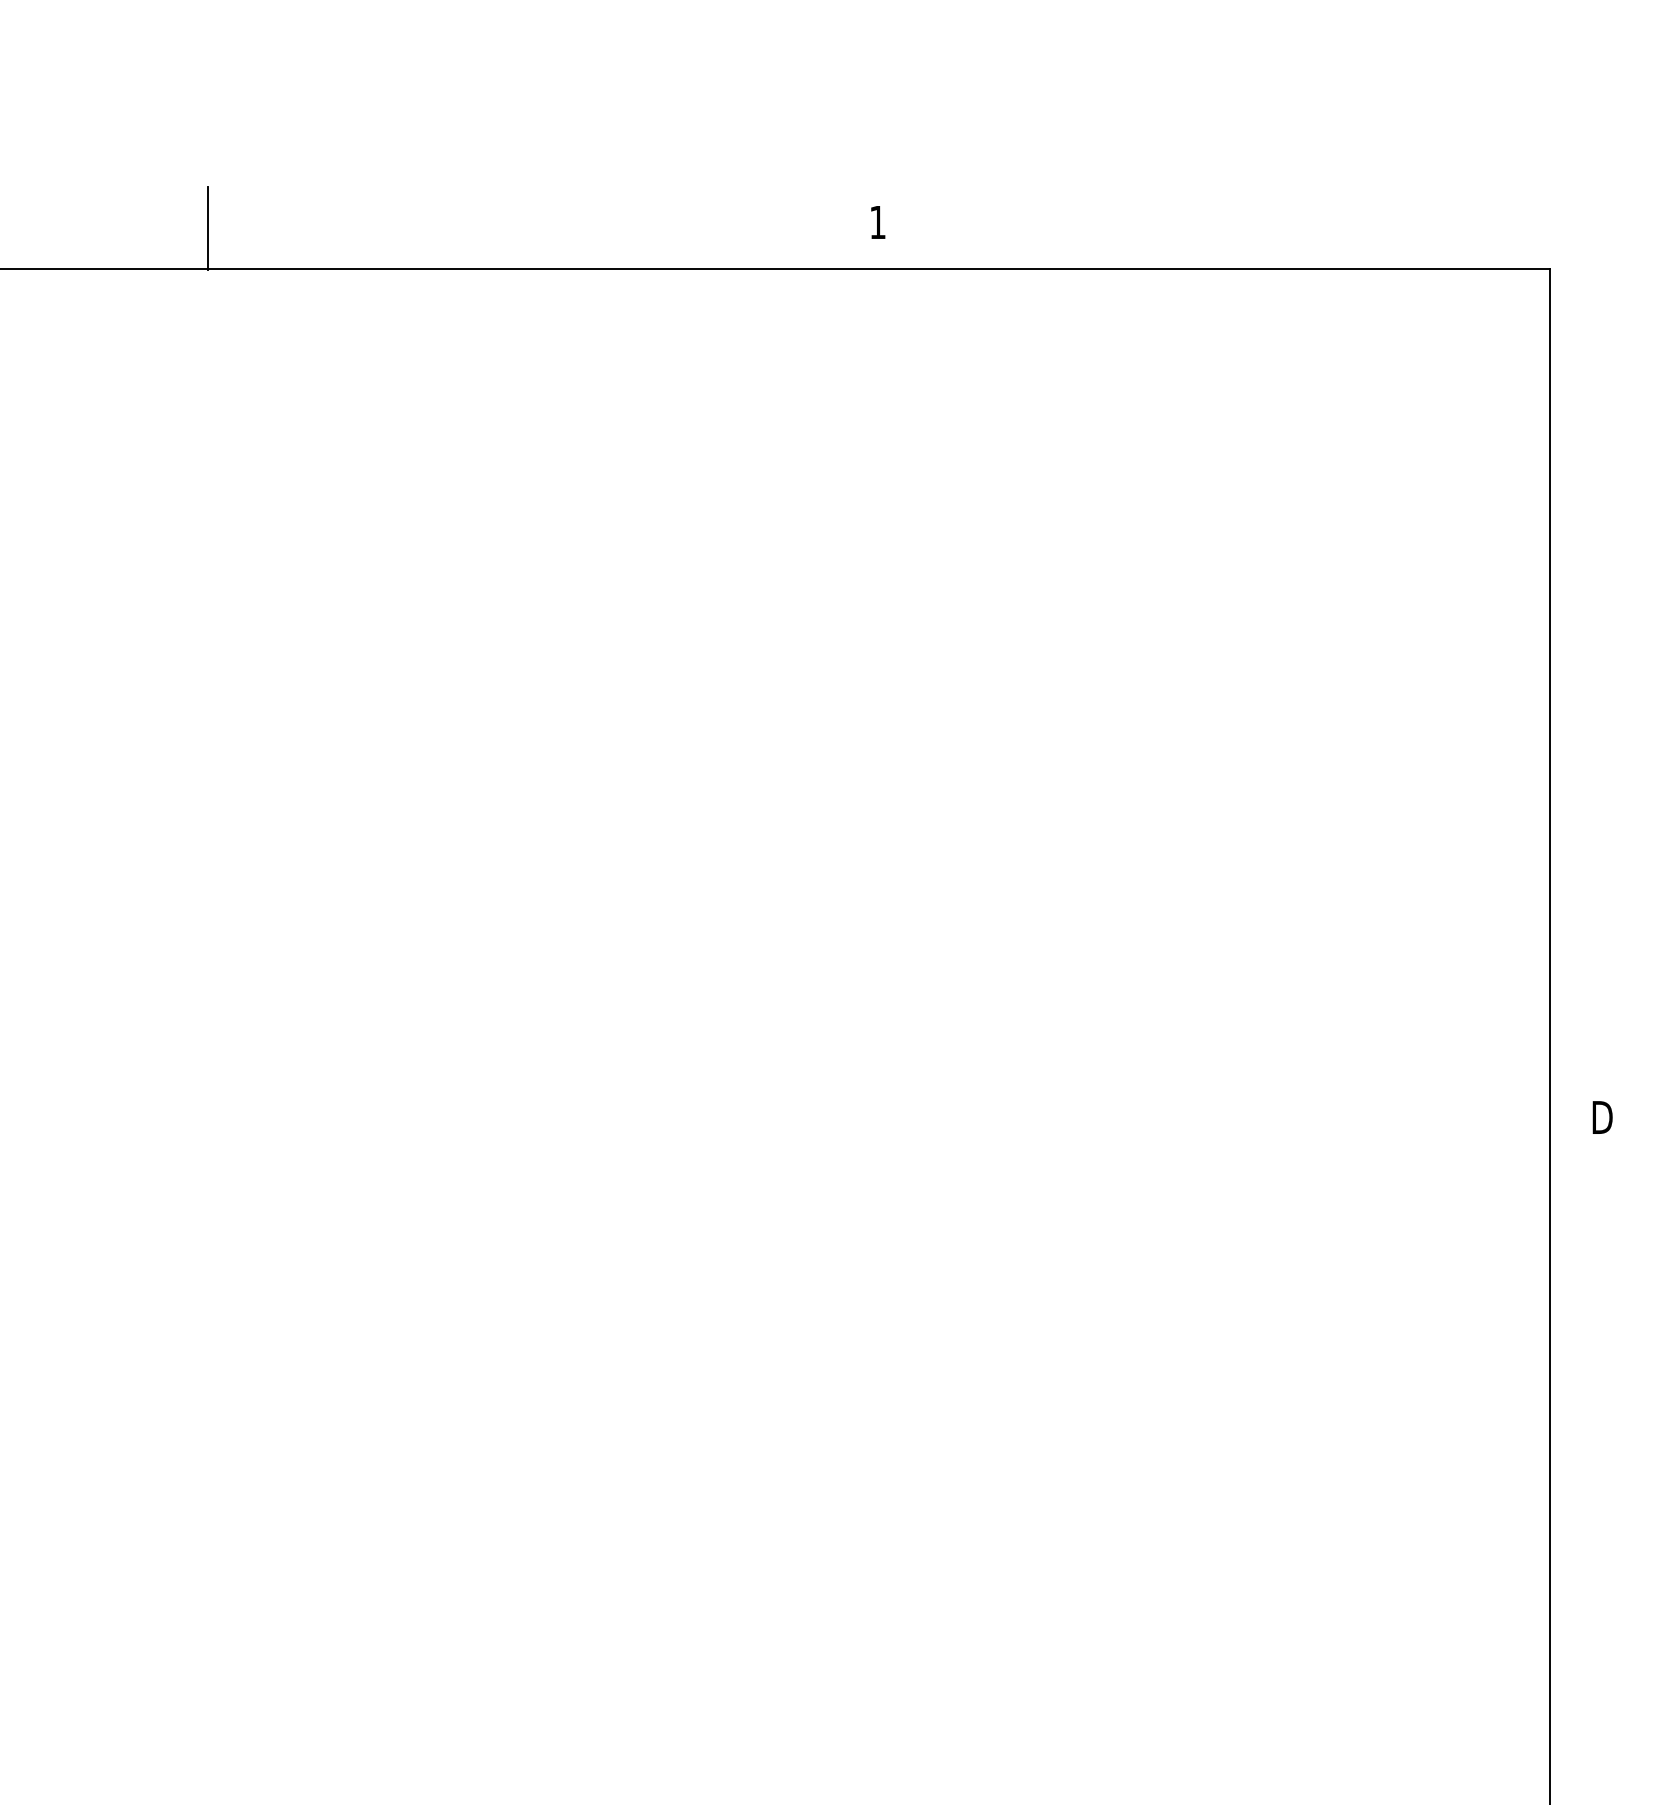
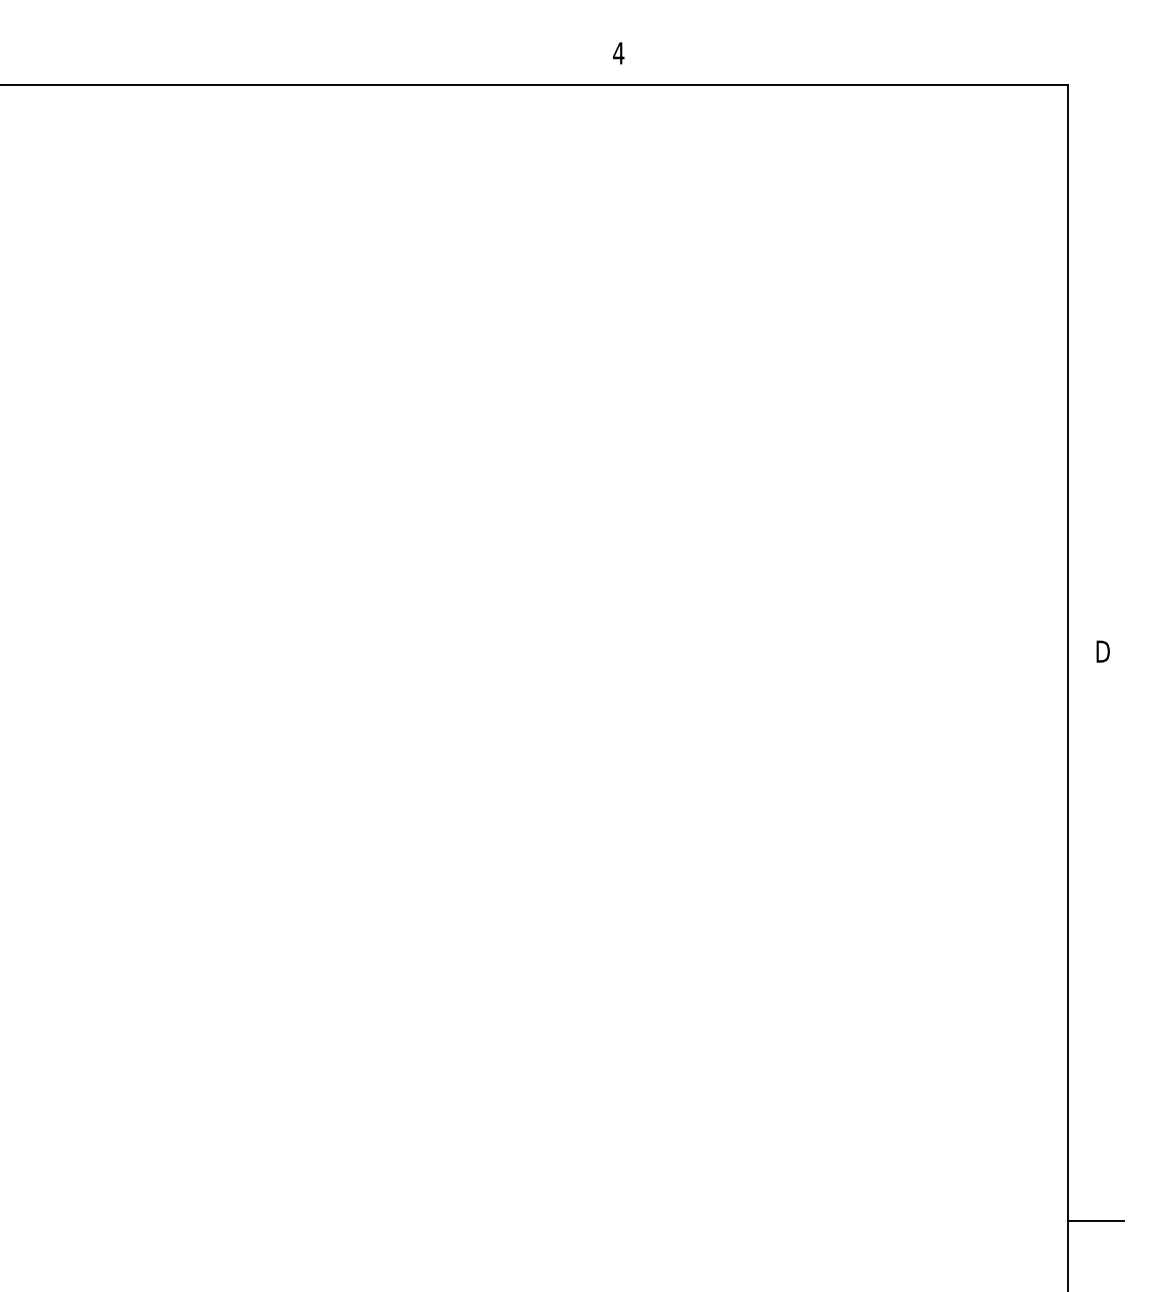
text: (877, 222) -> (618, 53), 1 -> 4
line: (207, 227) -> (170, 56), removed

